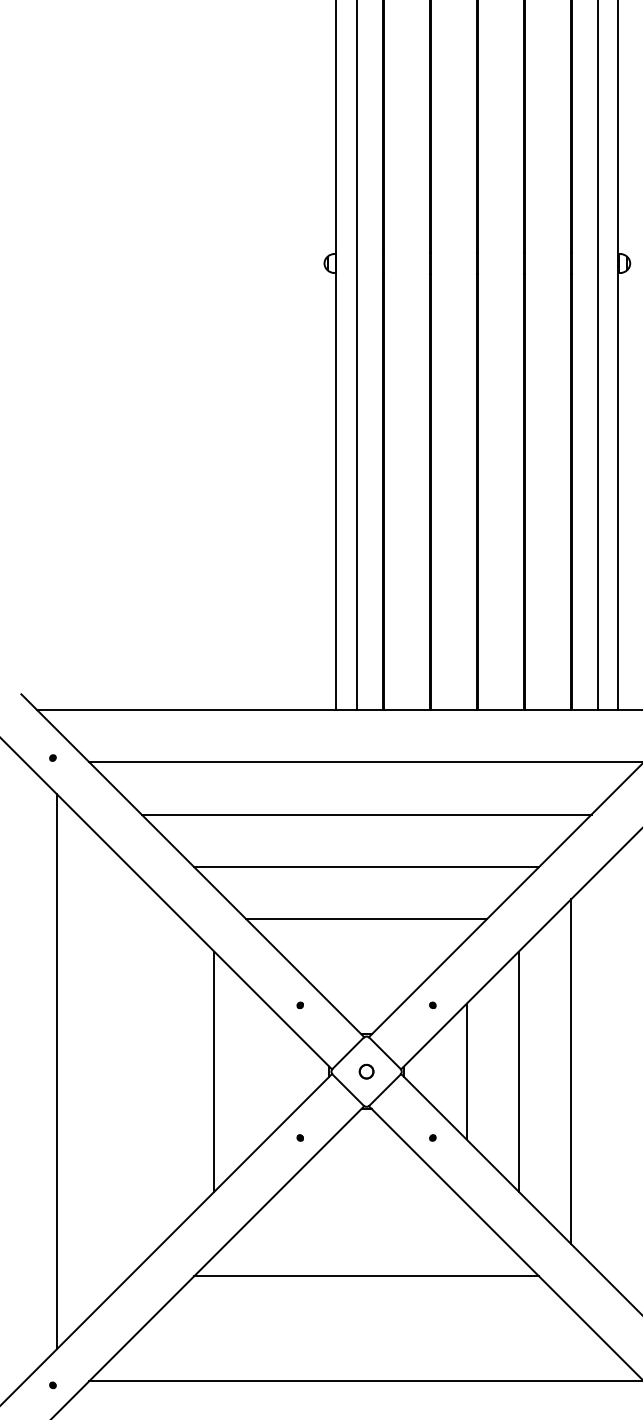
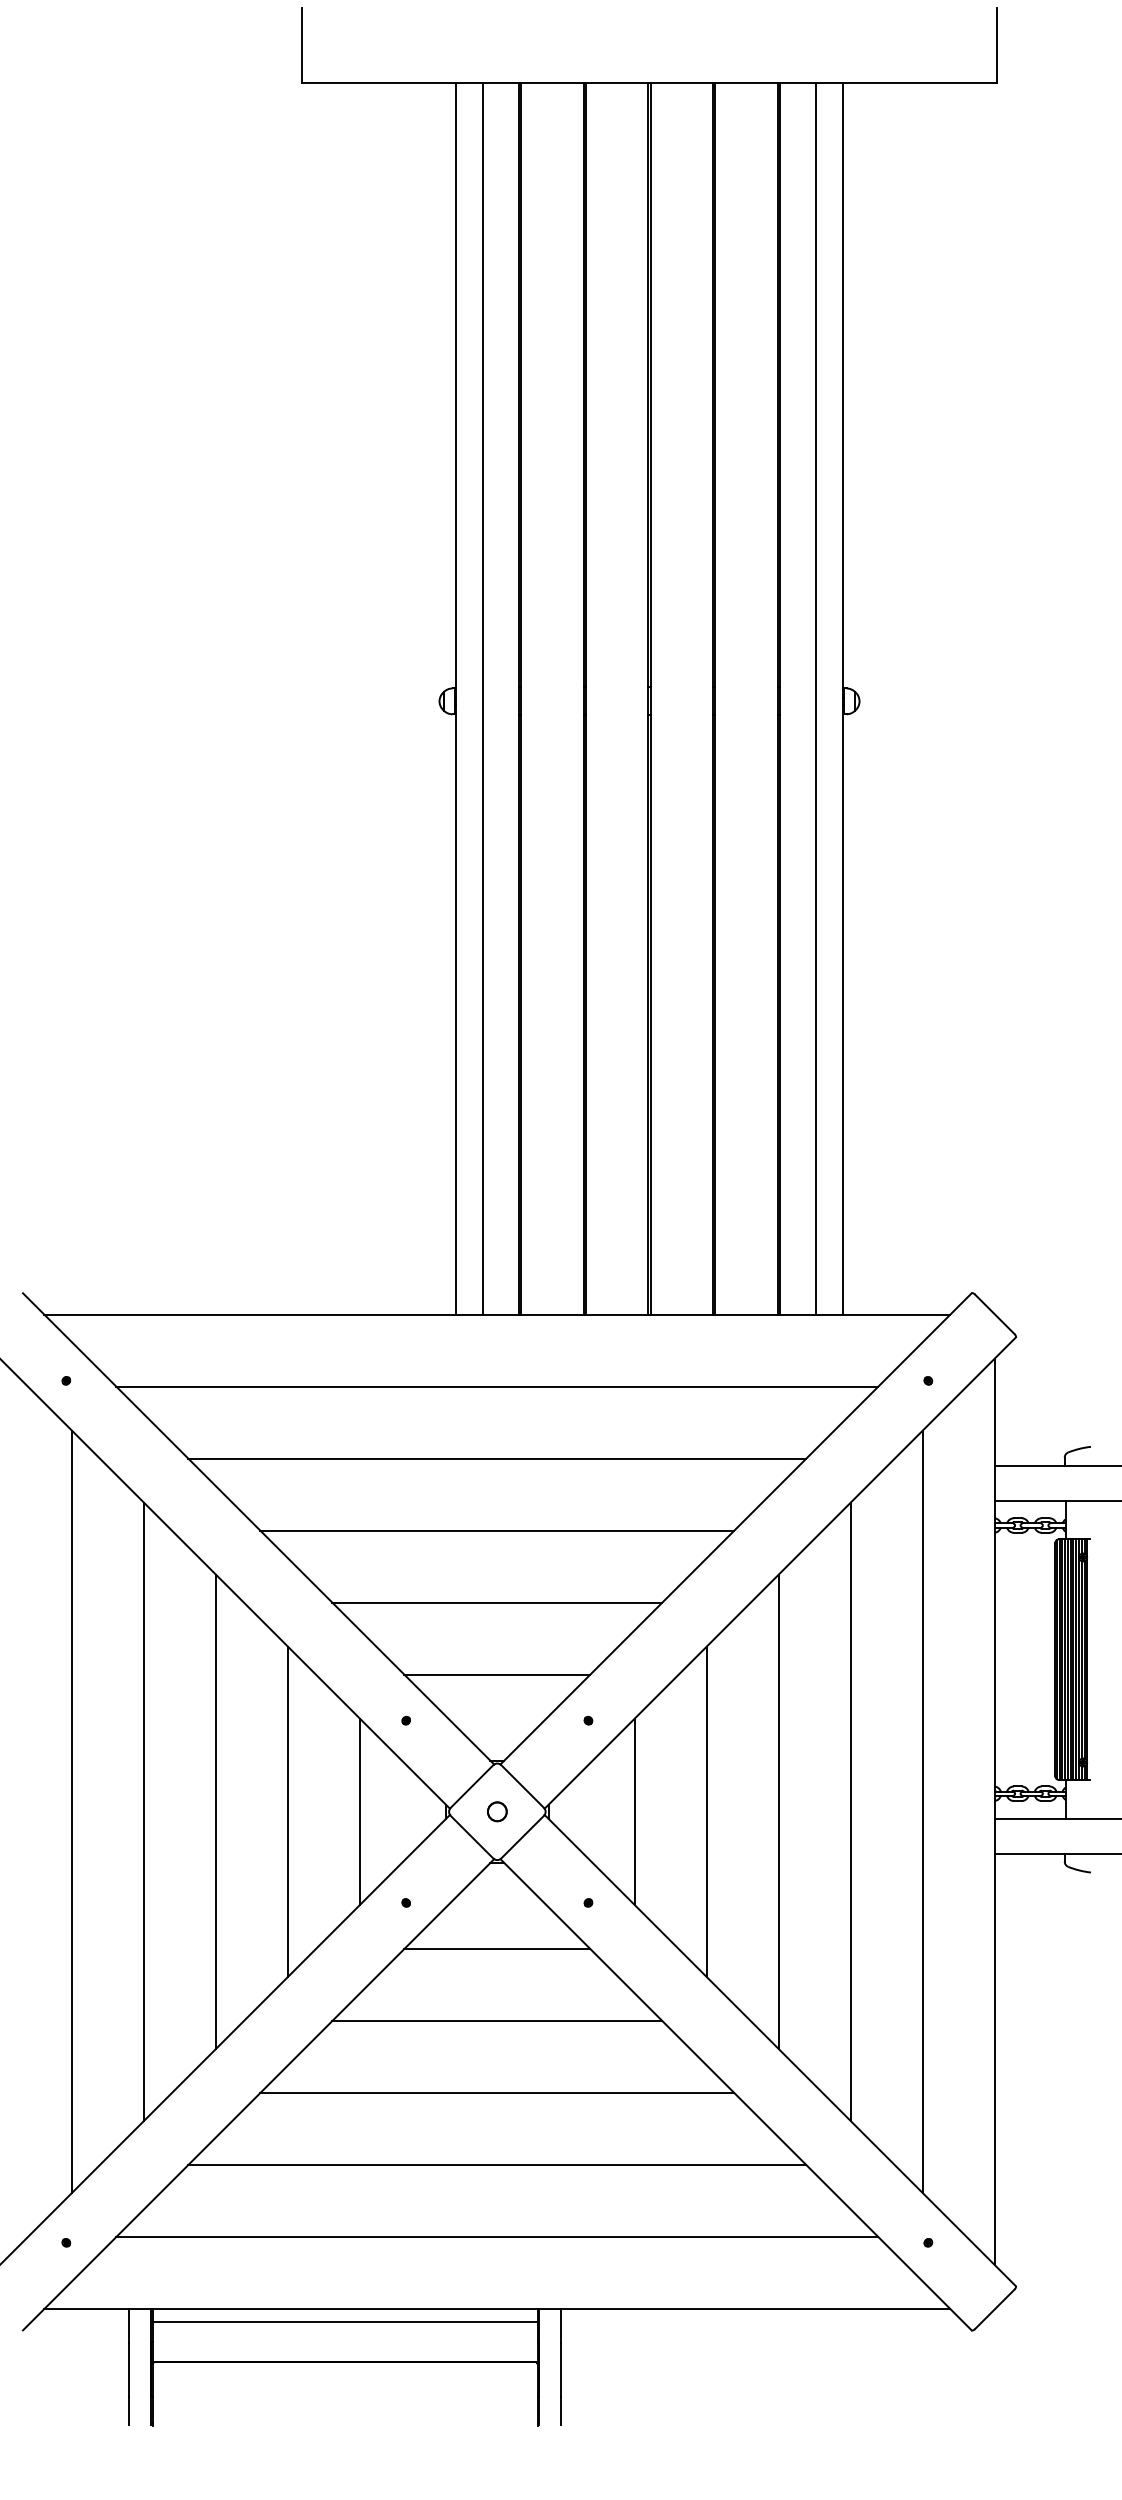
line: (366, 971) -> (497, 1674), added
line: (109, 1071) -> (144, 1811), added
line: (162, 1071) -> (216, 1811), added
line: (267, 1071) -> (360, 1811), added
line: (623, 1071) -> (850, 1811), added
line: (366, 1171) -> (497, 1949), added
line: (366, 1224) -> (497, 2021), added
line: (366, 1329) -> (497, 2165), added

